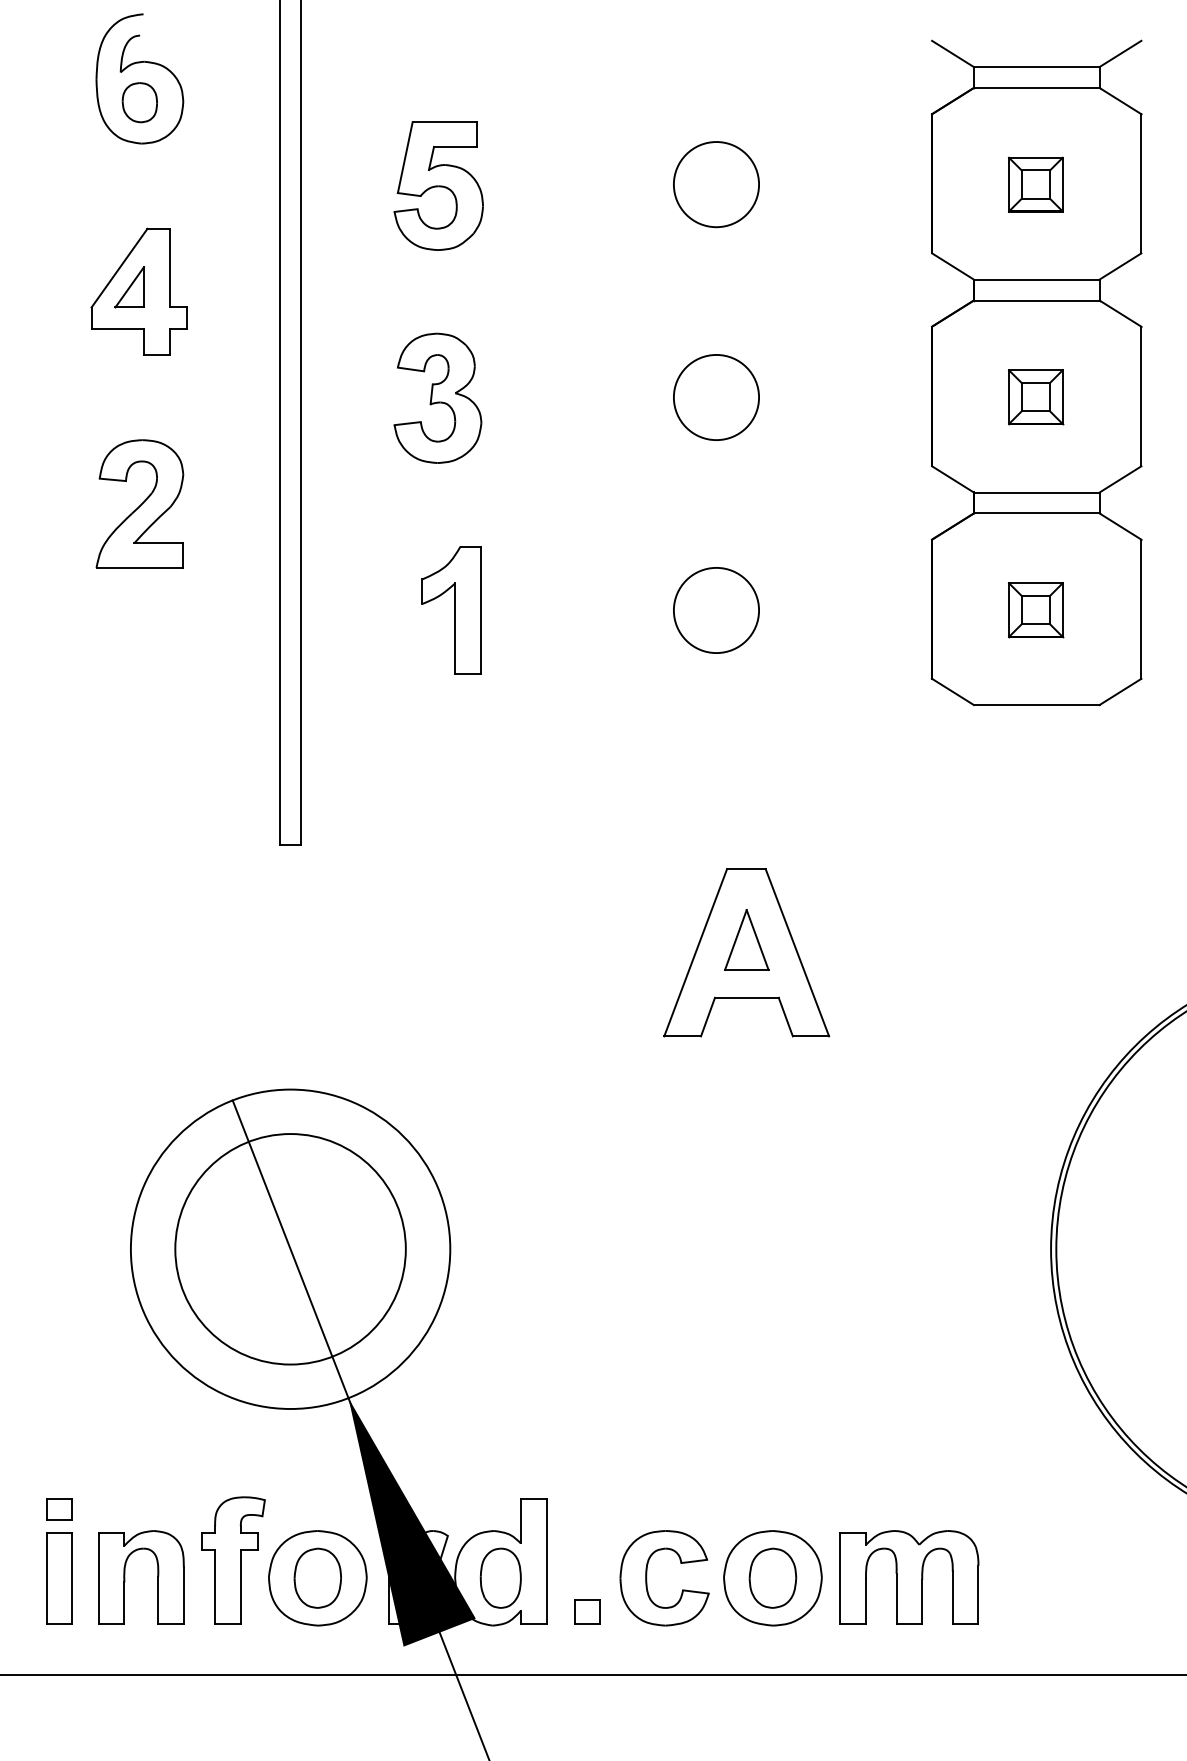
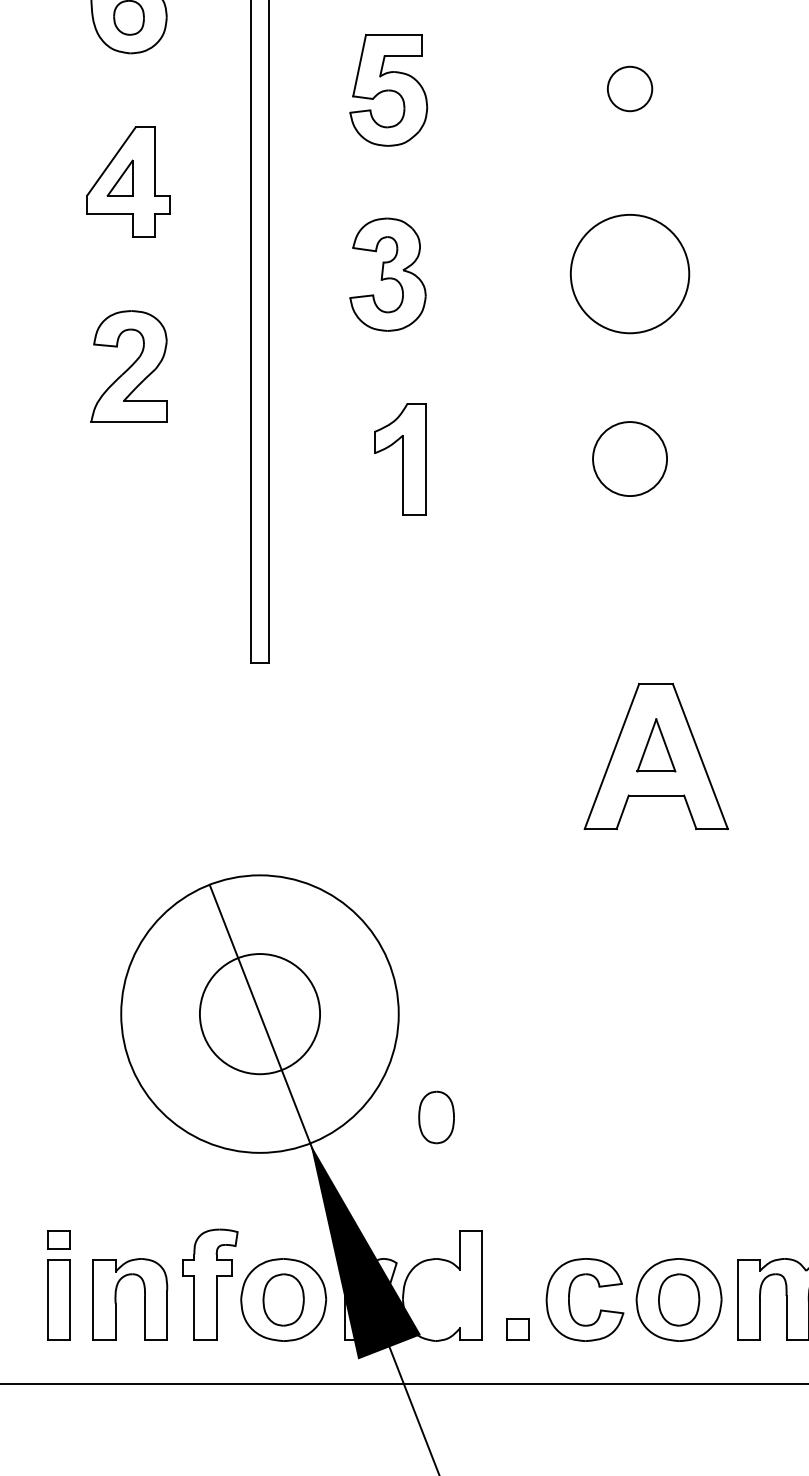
circle: (716, 184) -> (630, 88), size x0.6
circle: (716, 397) -> (630, 273), size x1.6
circle: (290, 1249) -> (259, 1014), size x0.6
part: (500, 1577) -> (436, 1116), moved

